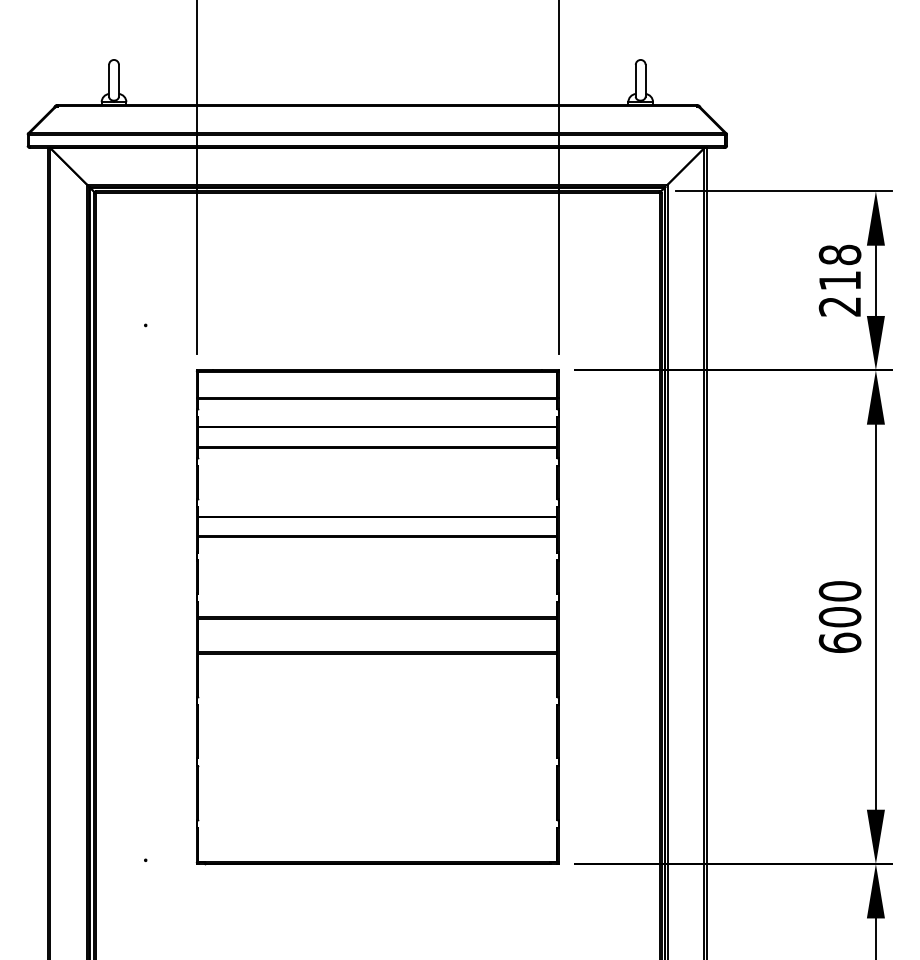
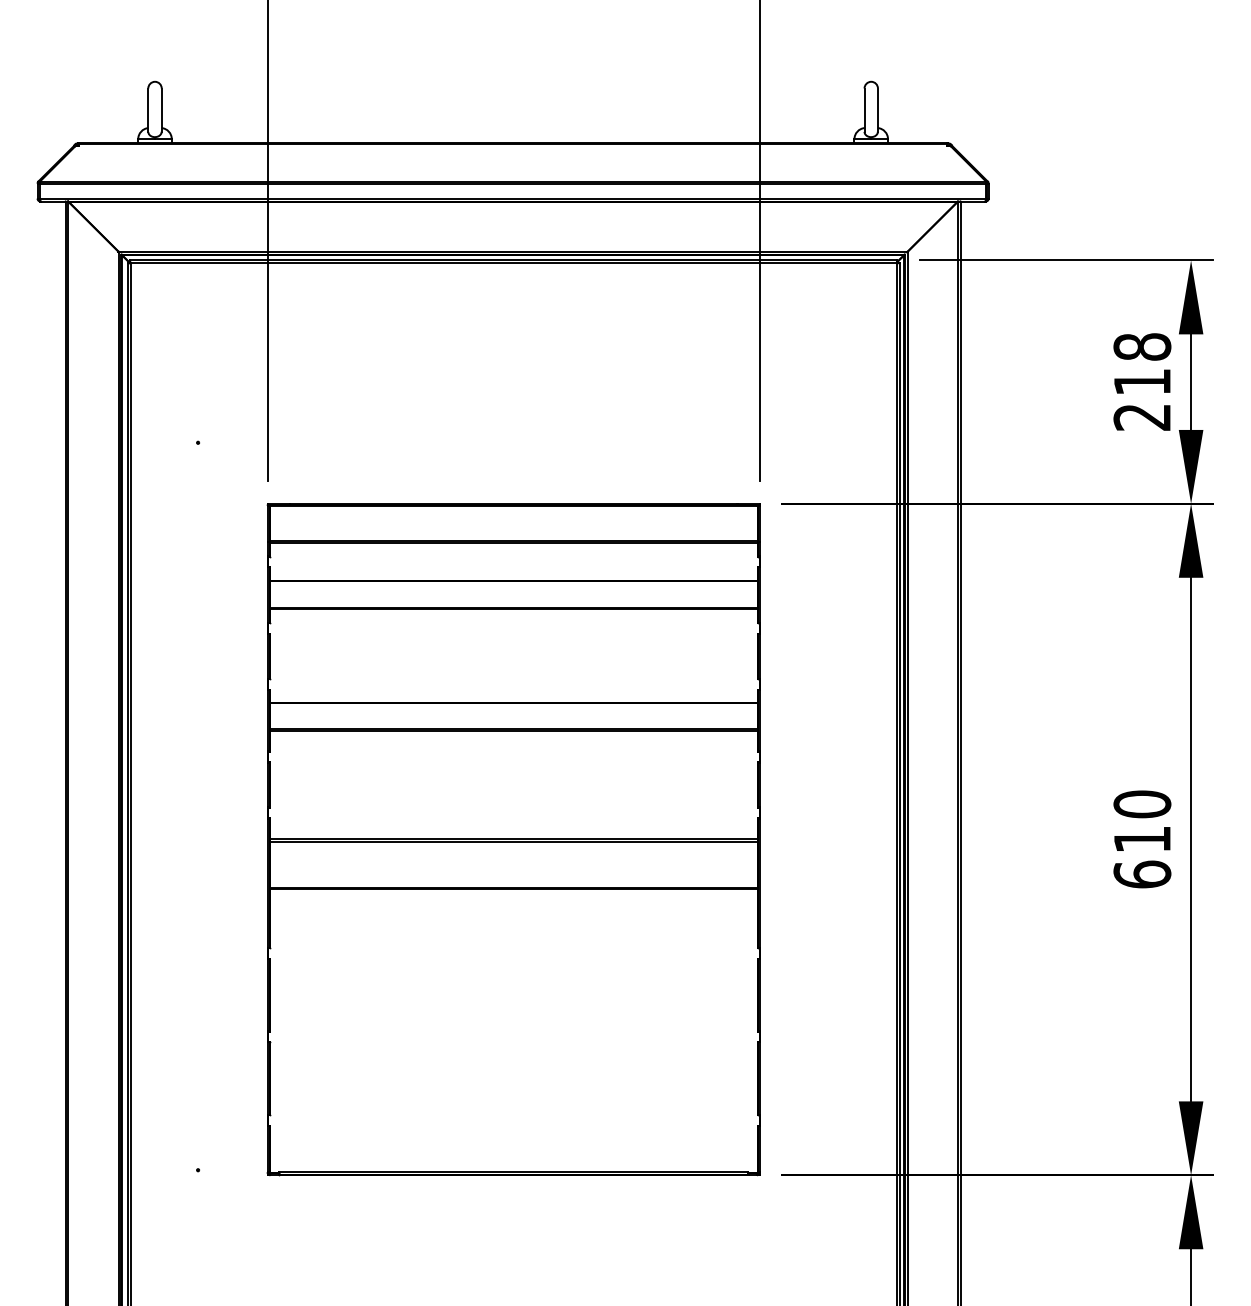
text: (839, 617) -> (1141, 839), 600 -> 610

